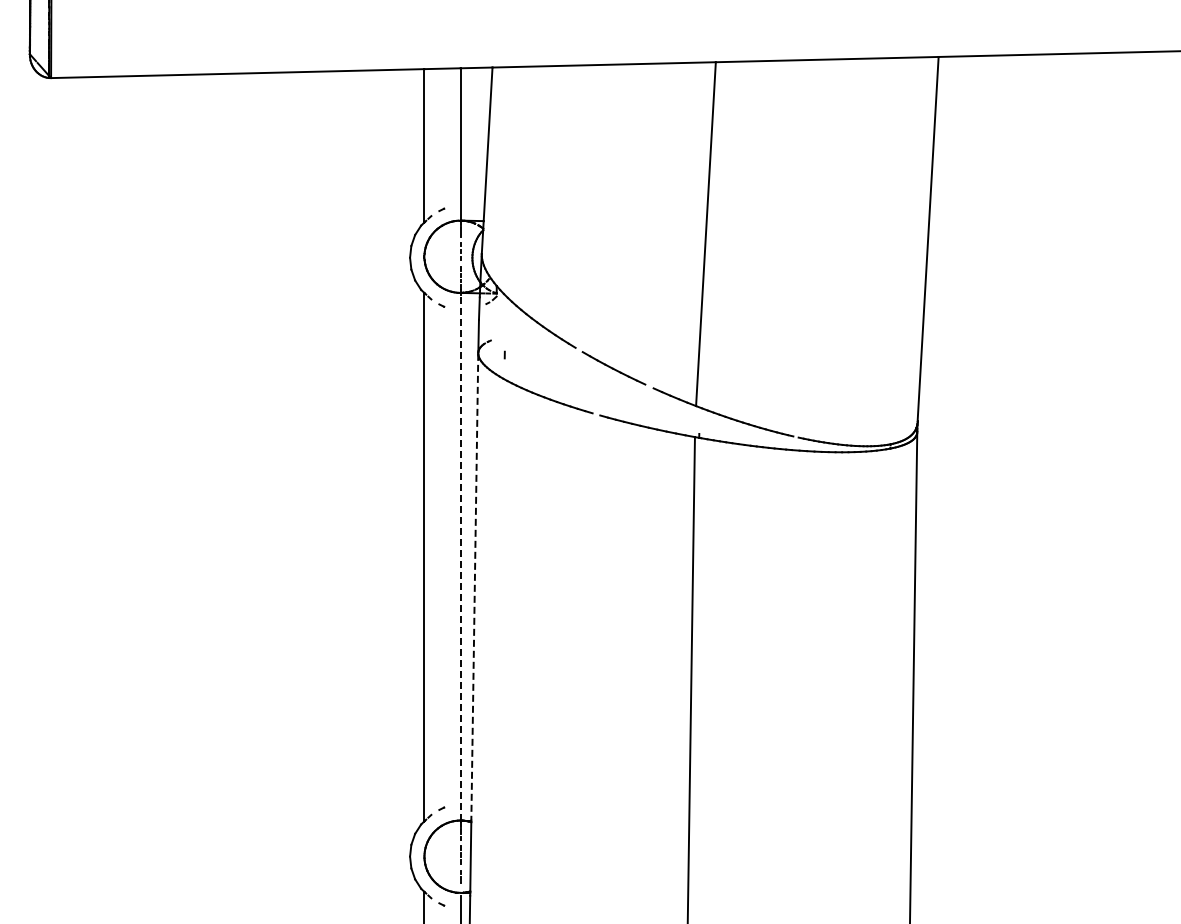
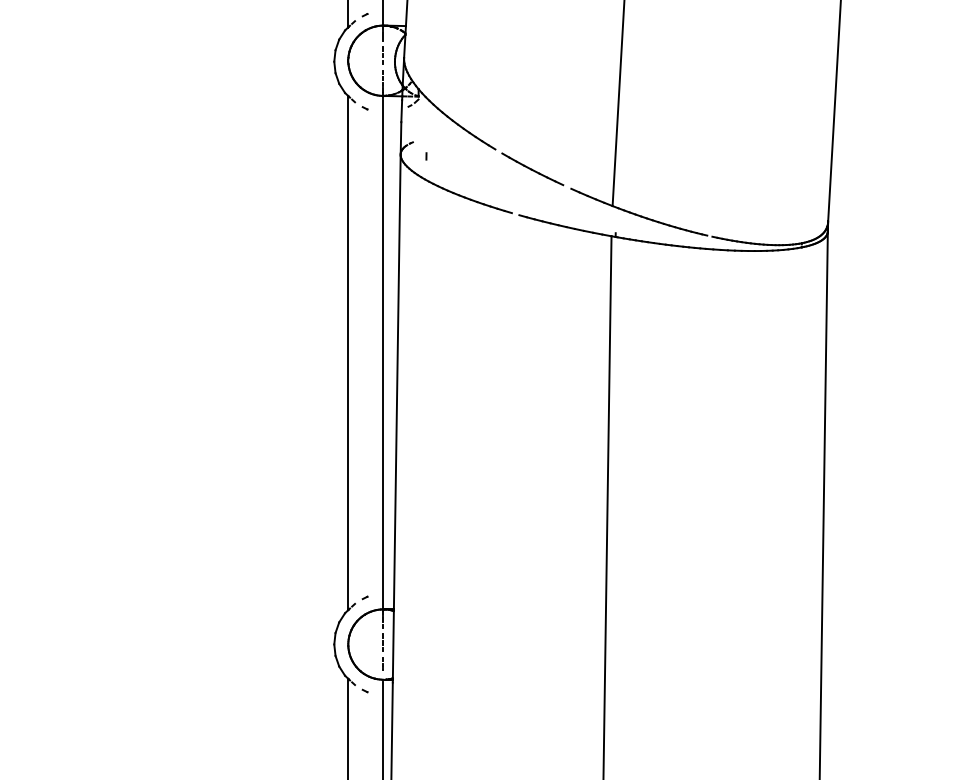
line: (460, 558) -> (383, 354), dashed -> solid
line: (474, 587) -> (396, 382), dashed -> solid

